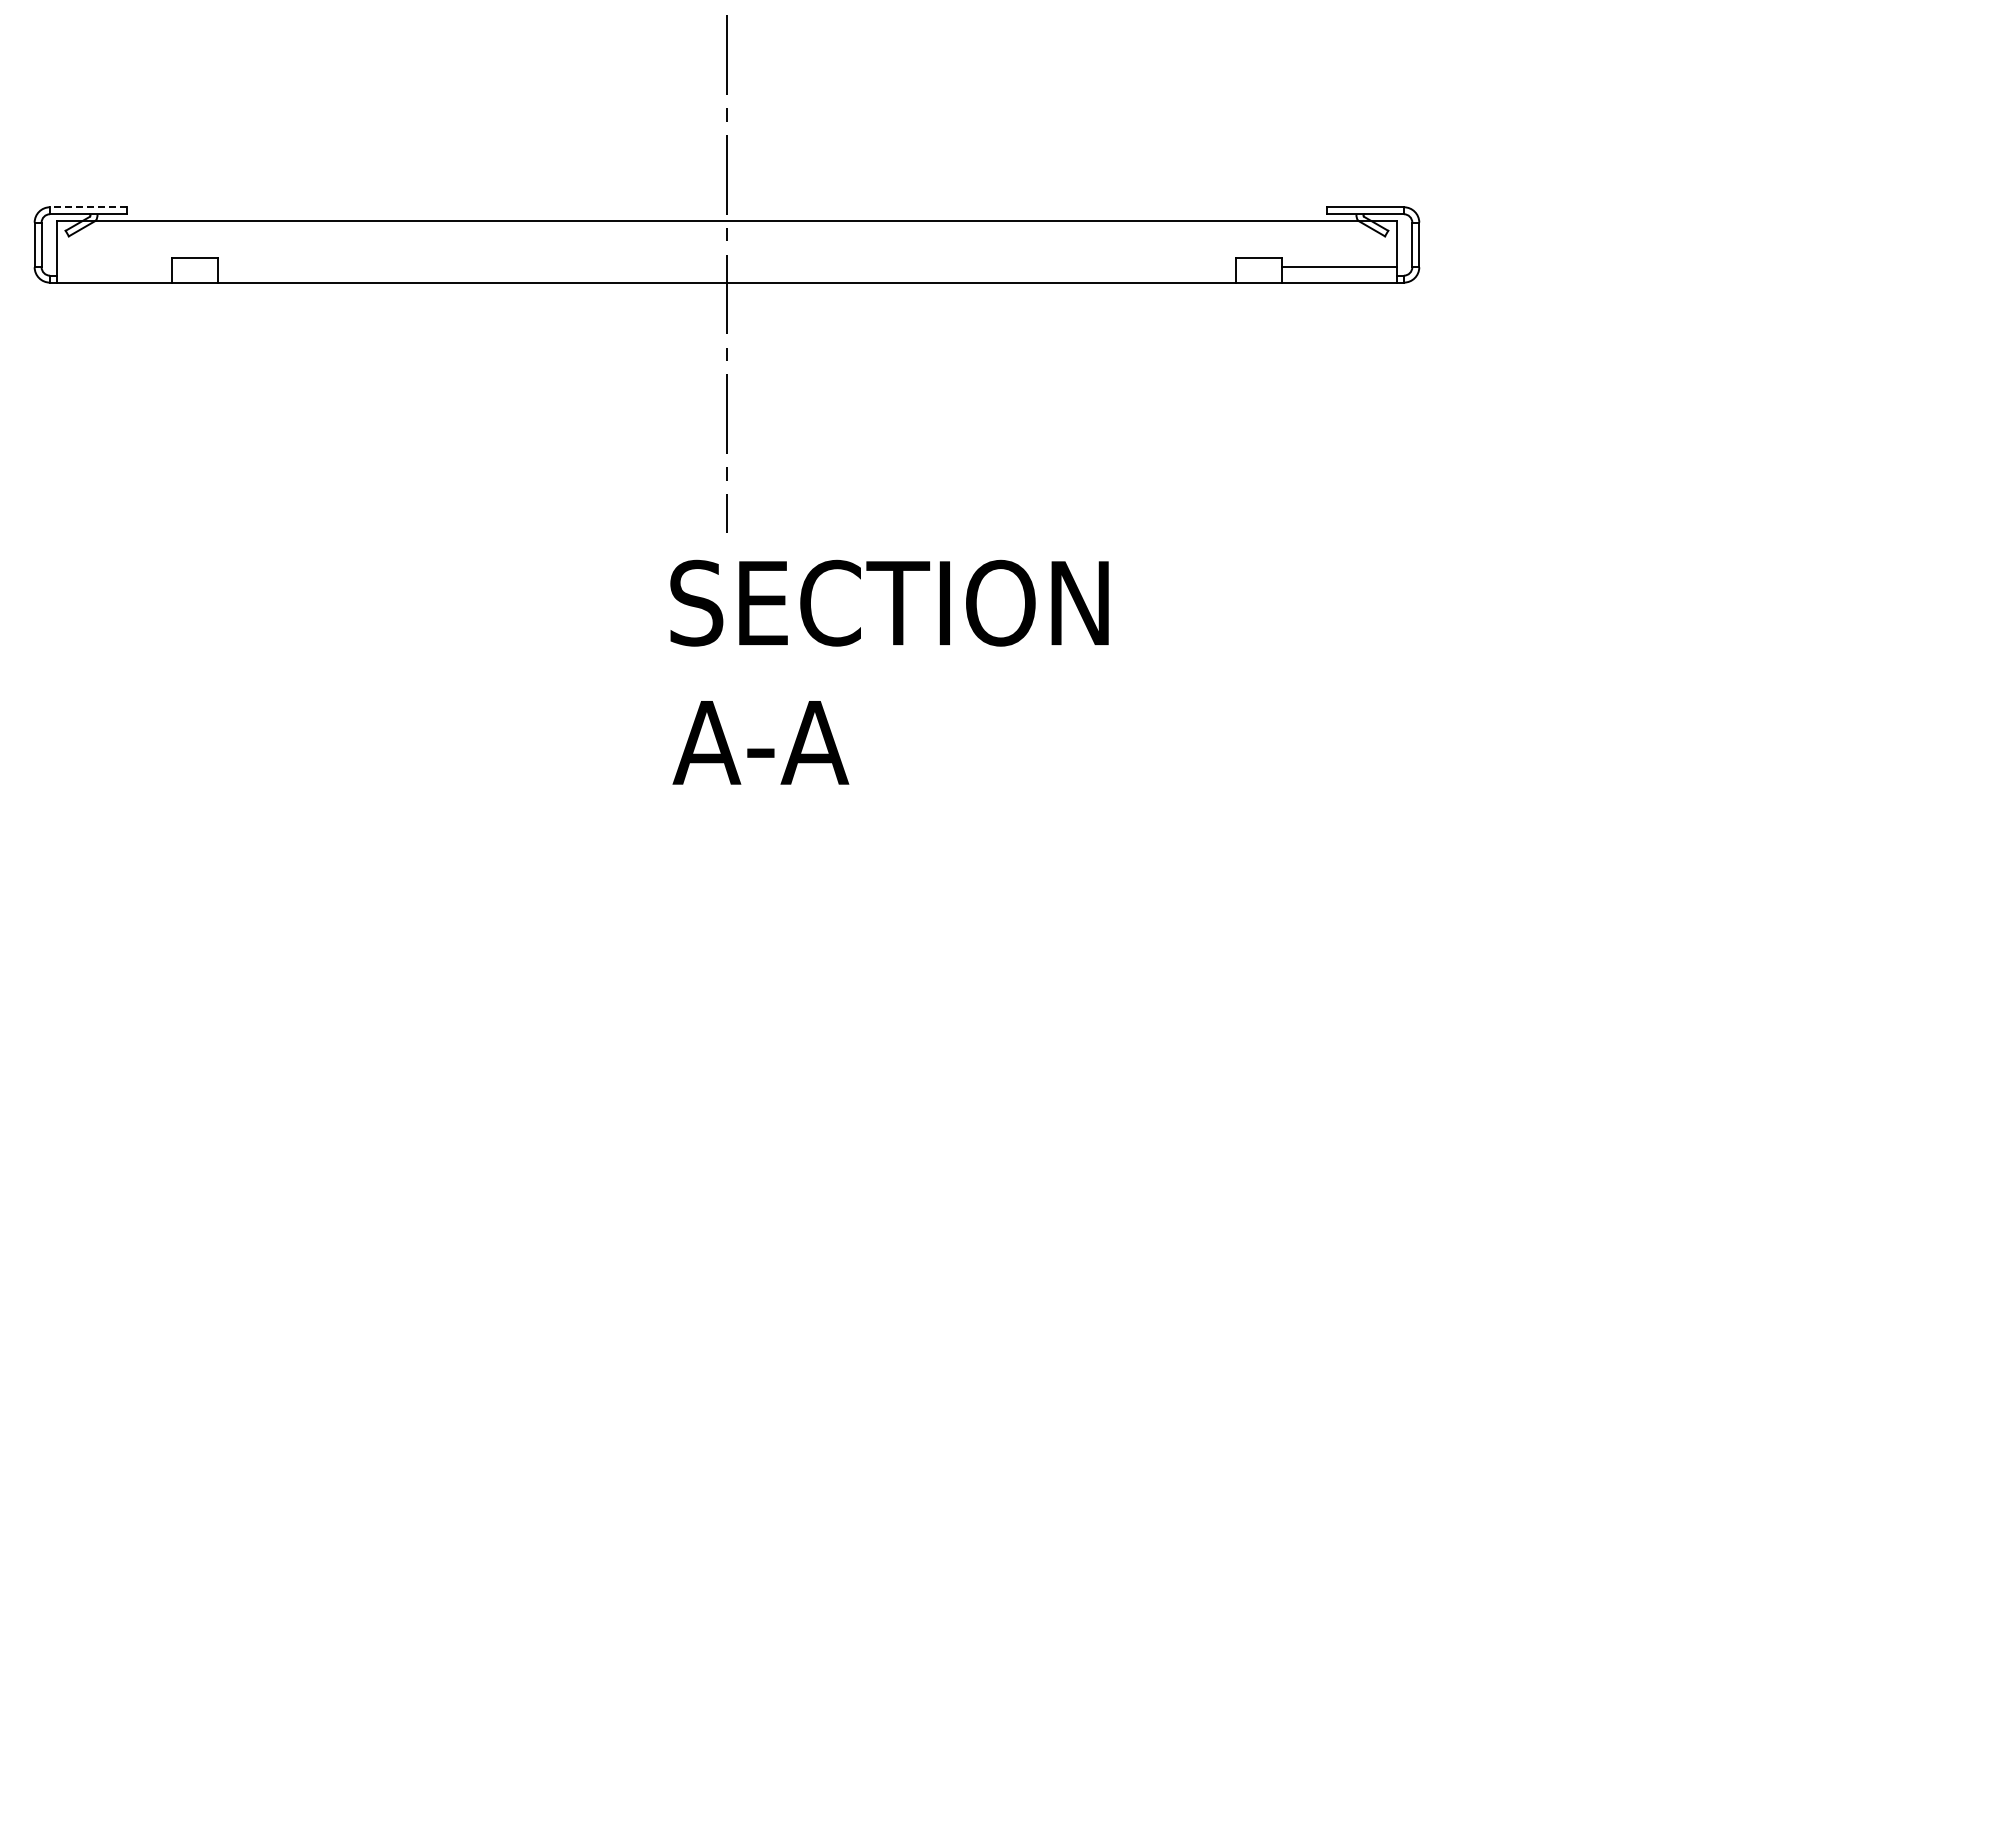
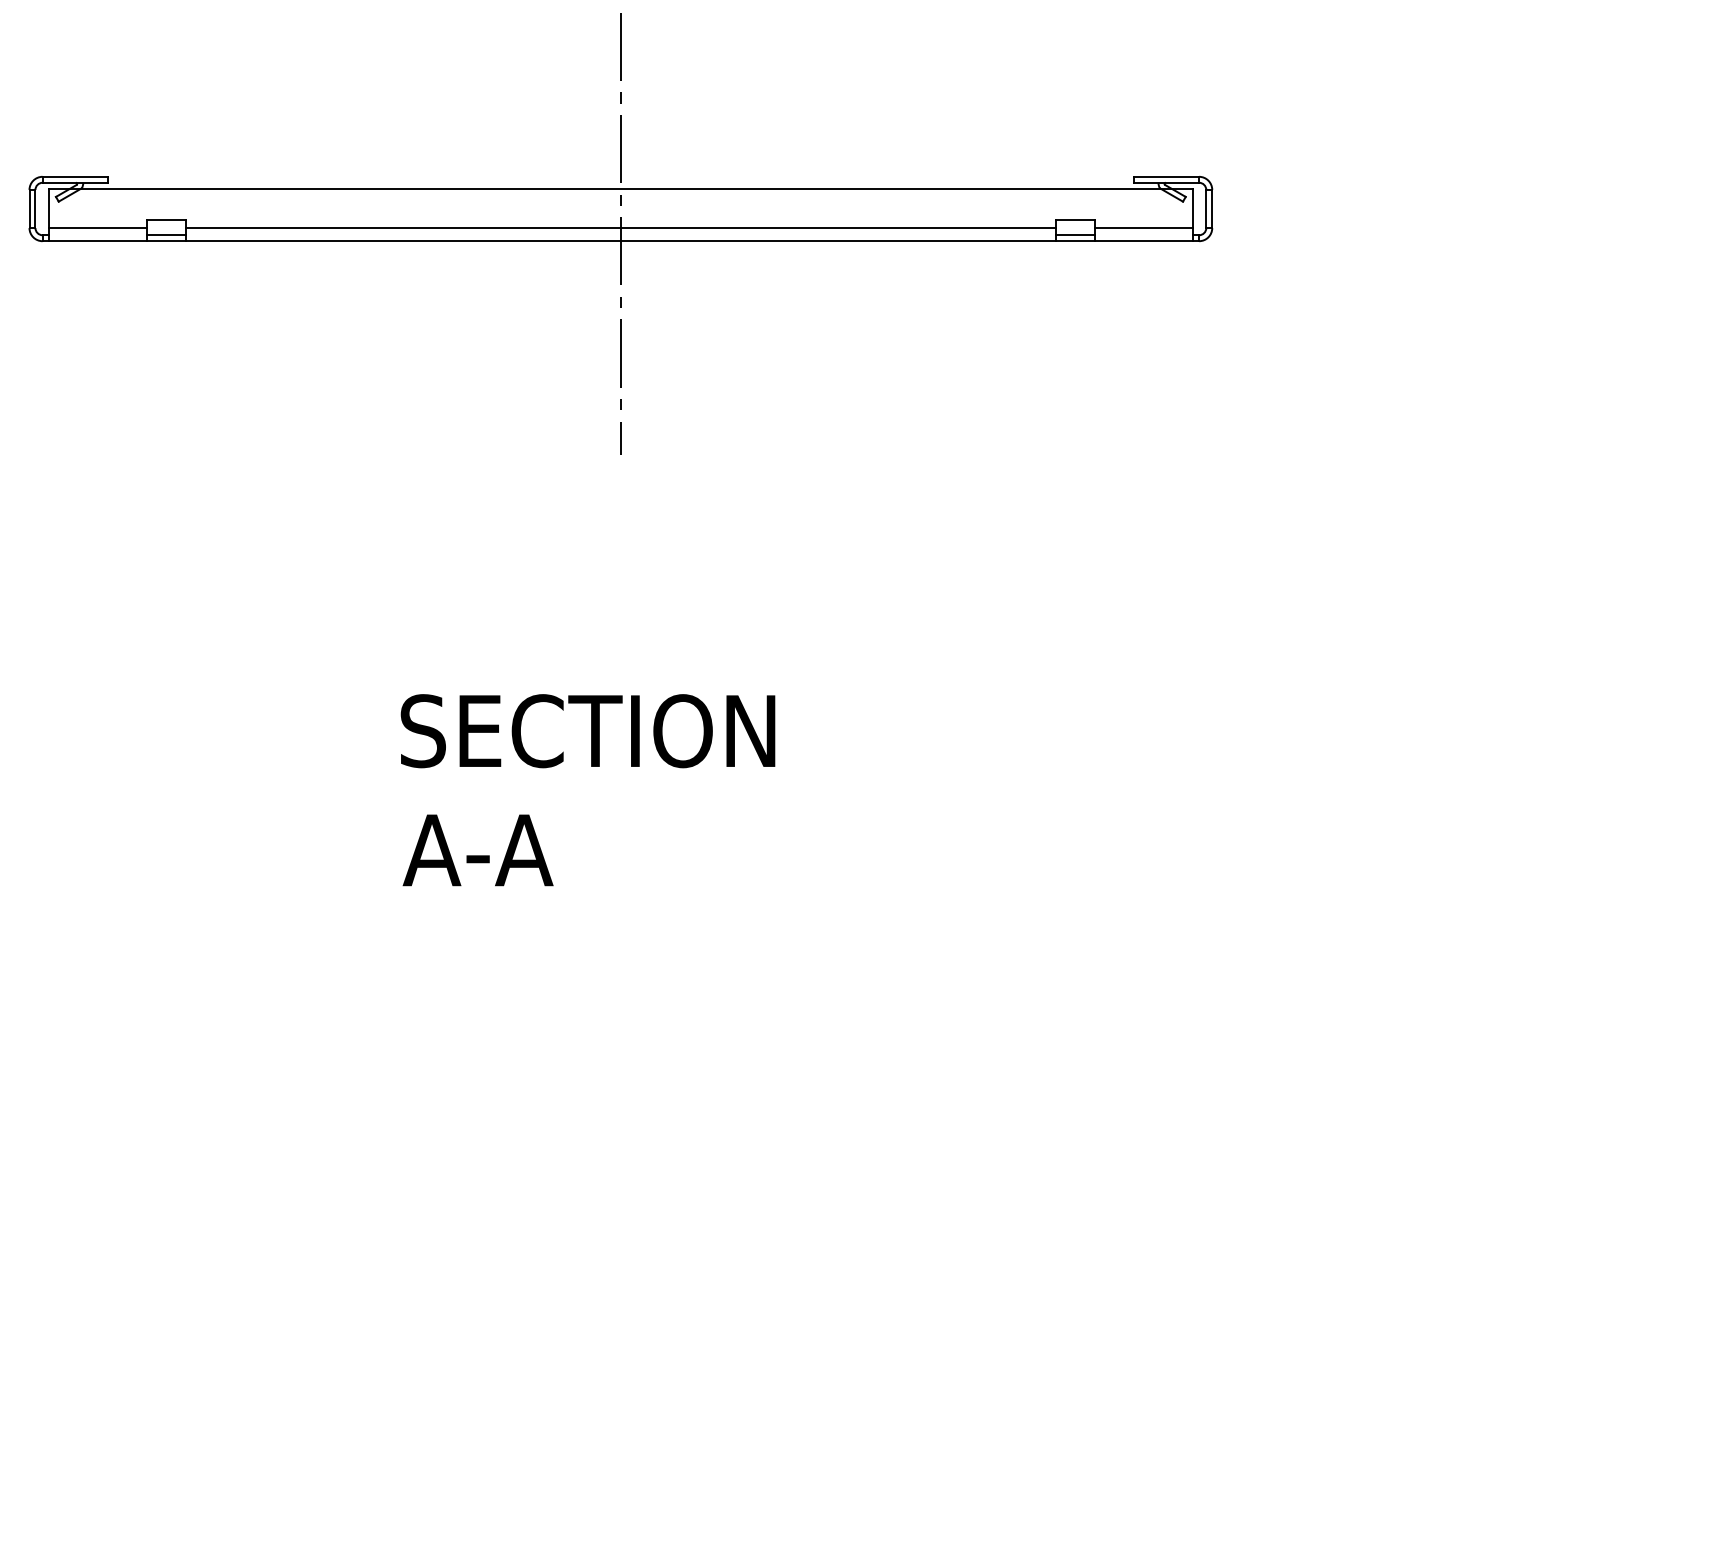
line: (87, 207) -> (74, 177), dashed -> solid
line: (113, 267) -> (96, 228), added
line: (726, 267) -> (620, 228), added
line: (194, 275) -> (166, 235), added
line: (1259, 275) -> (1075, 235), added
text: (889, 671) -> (588, 789), moved

